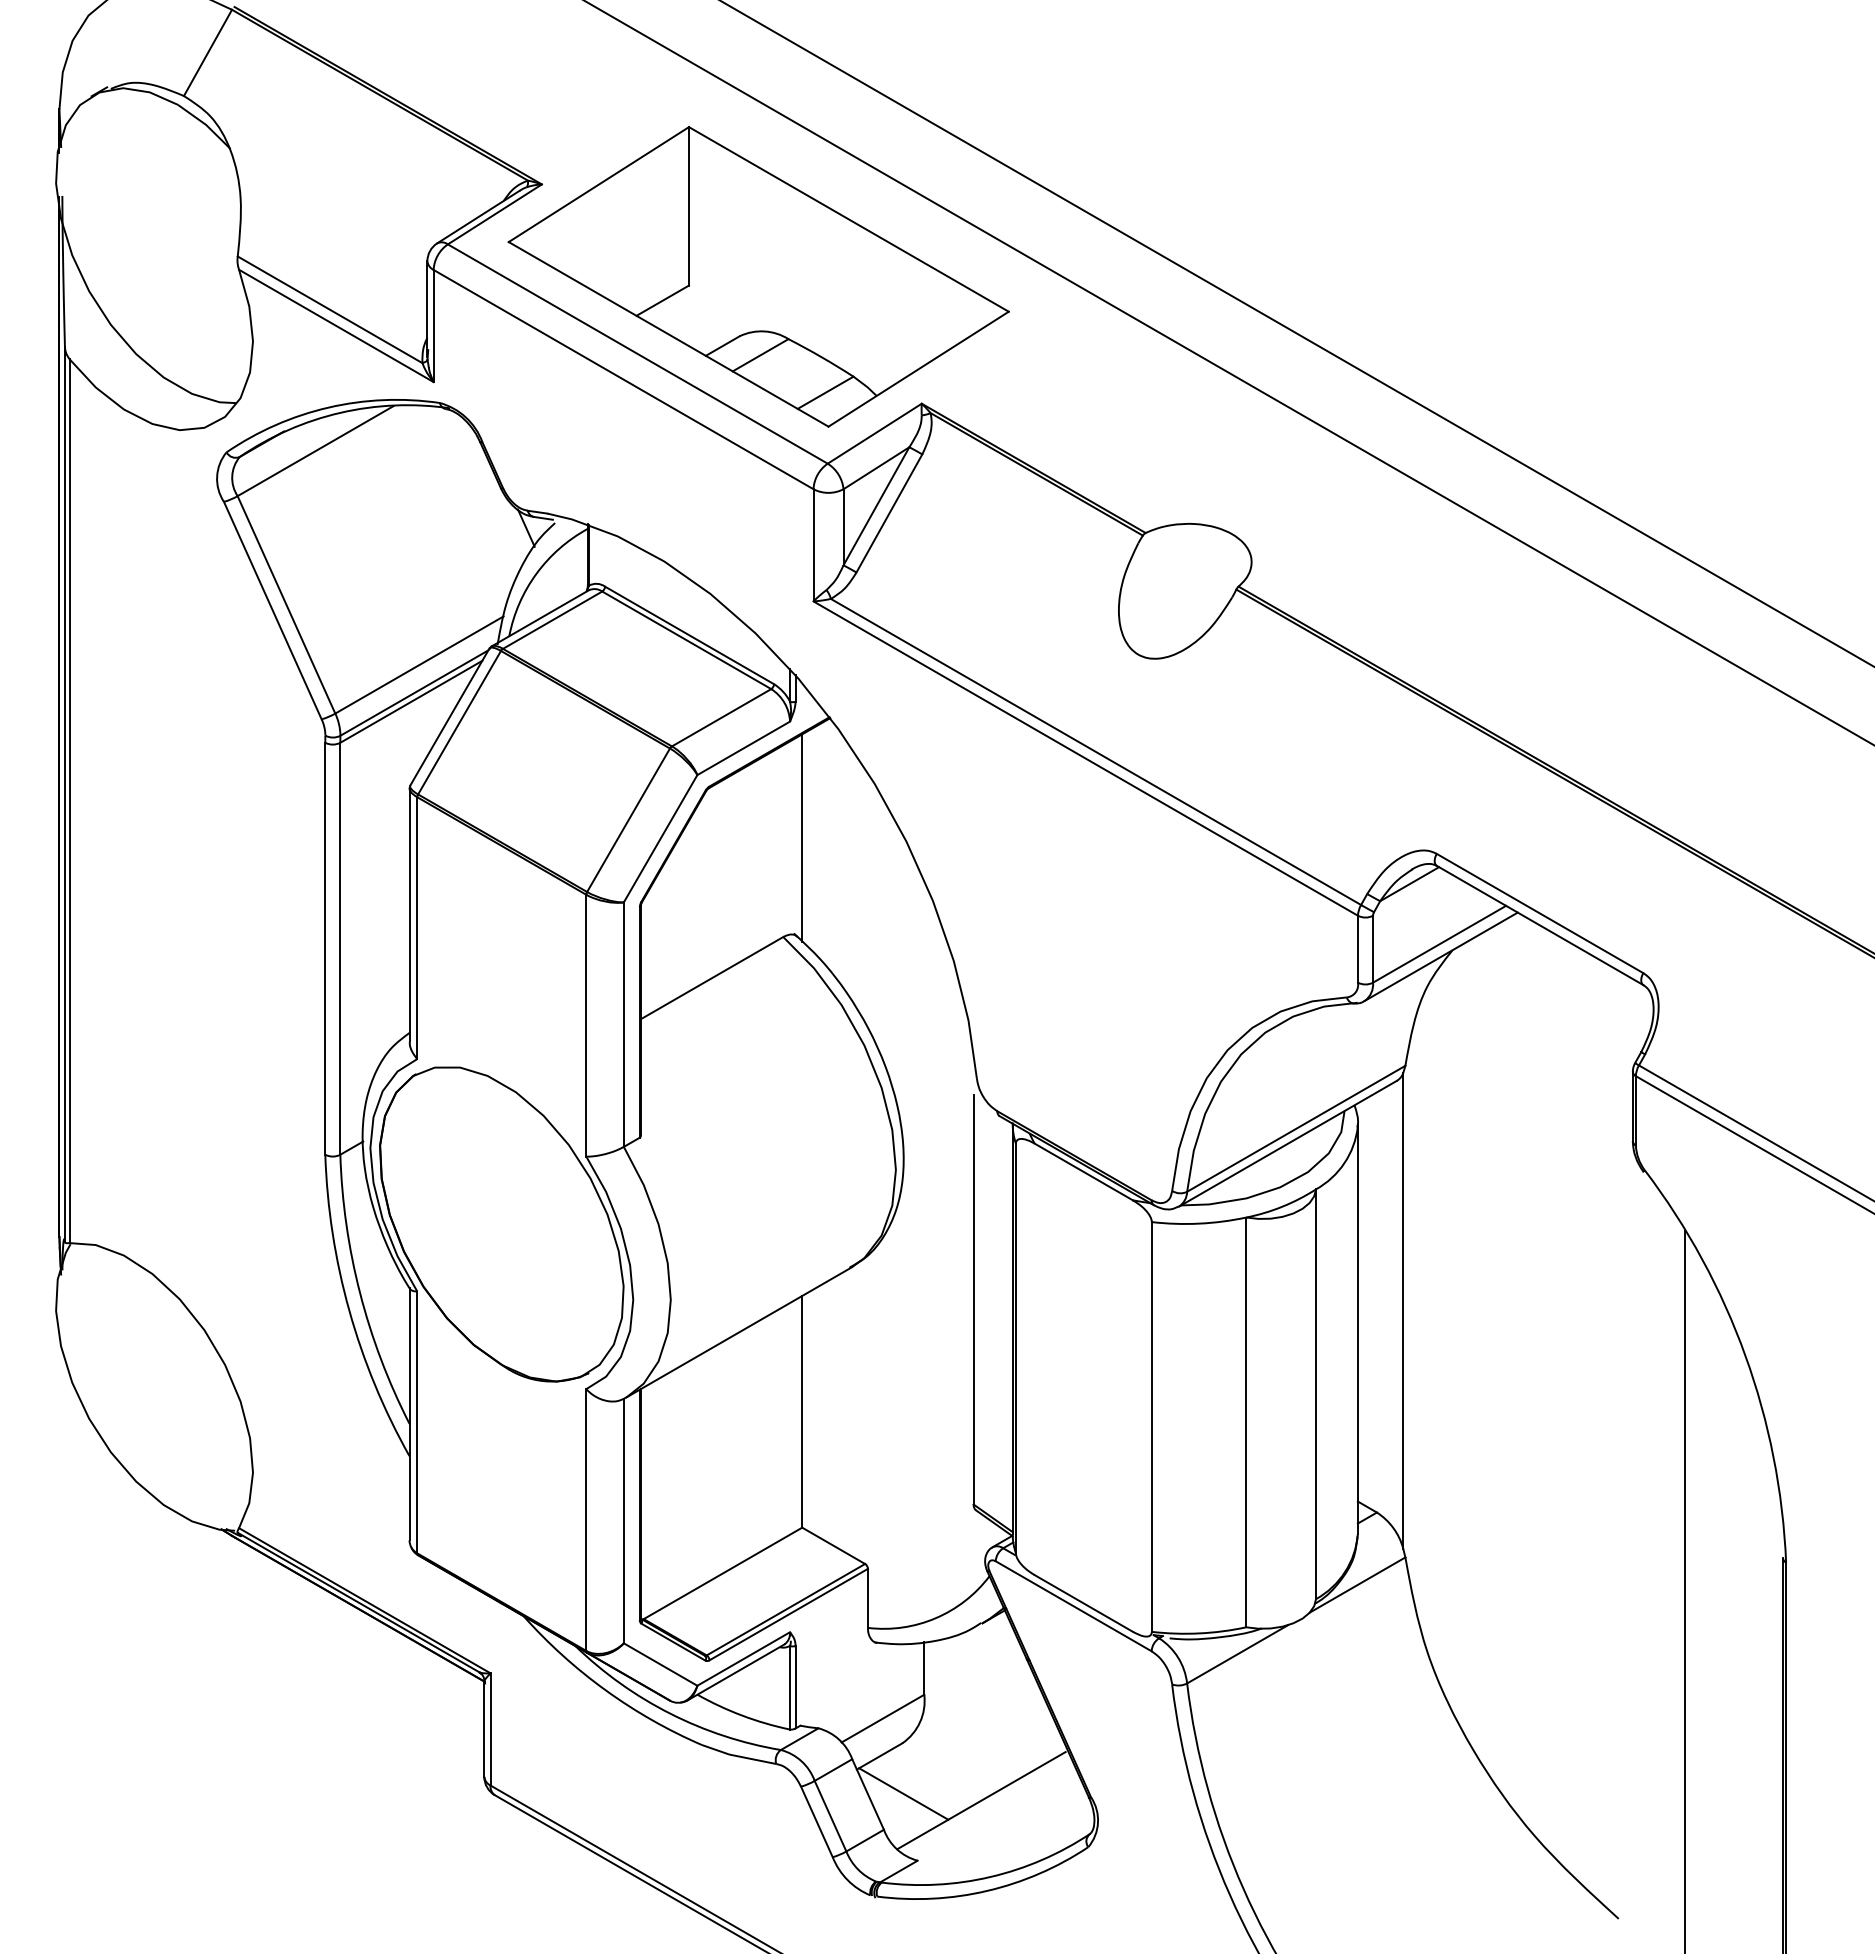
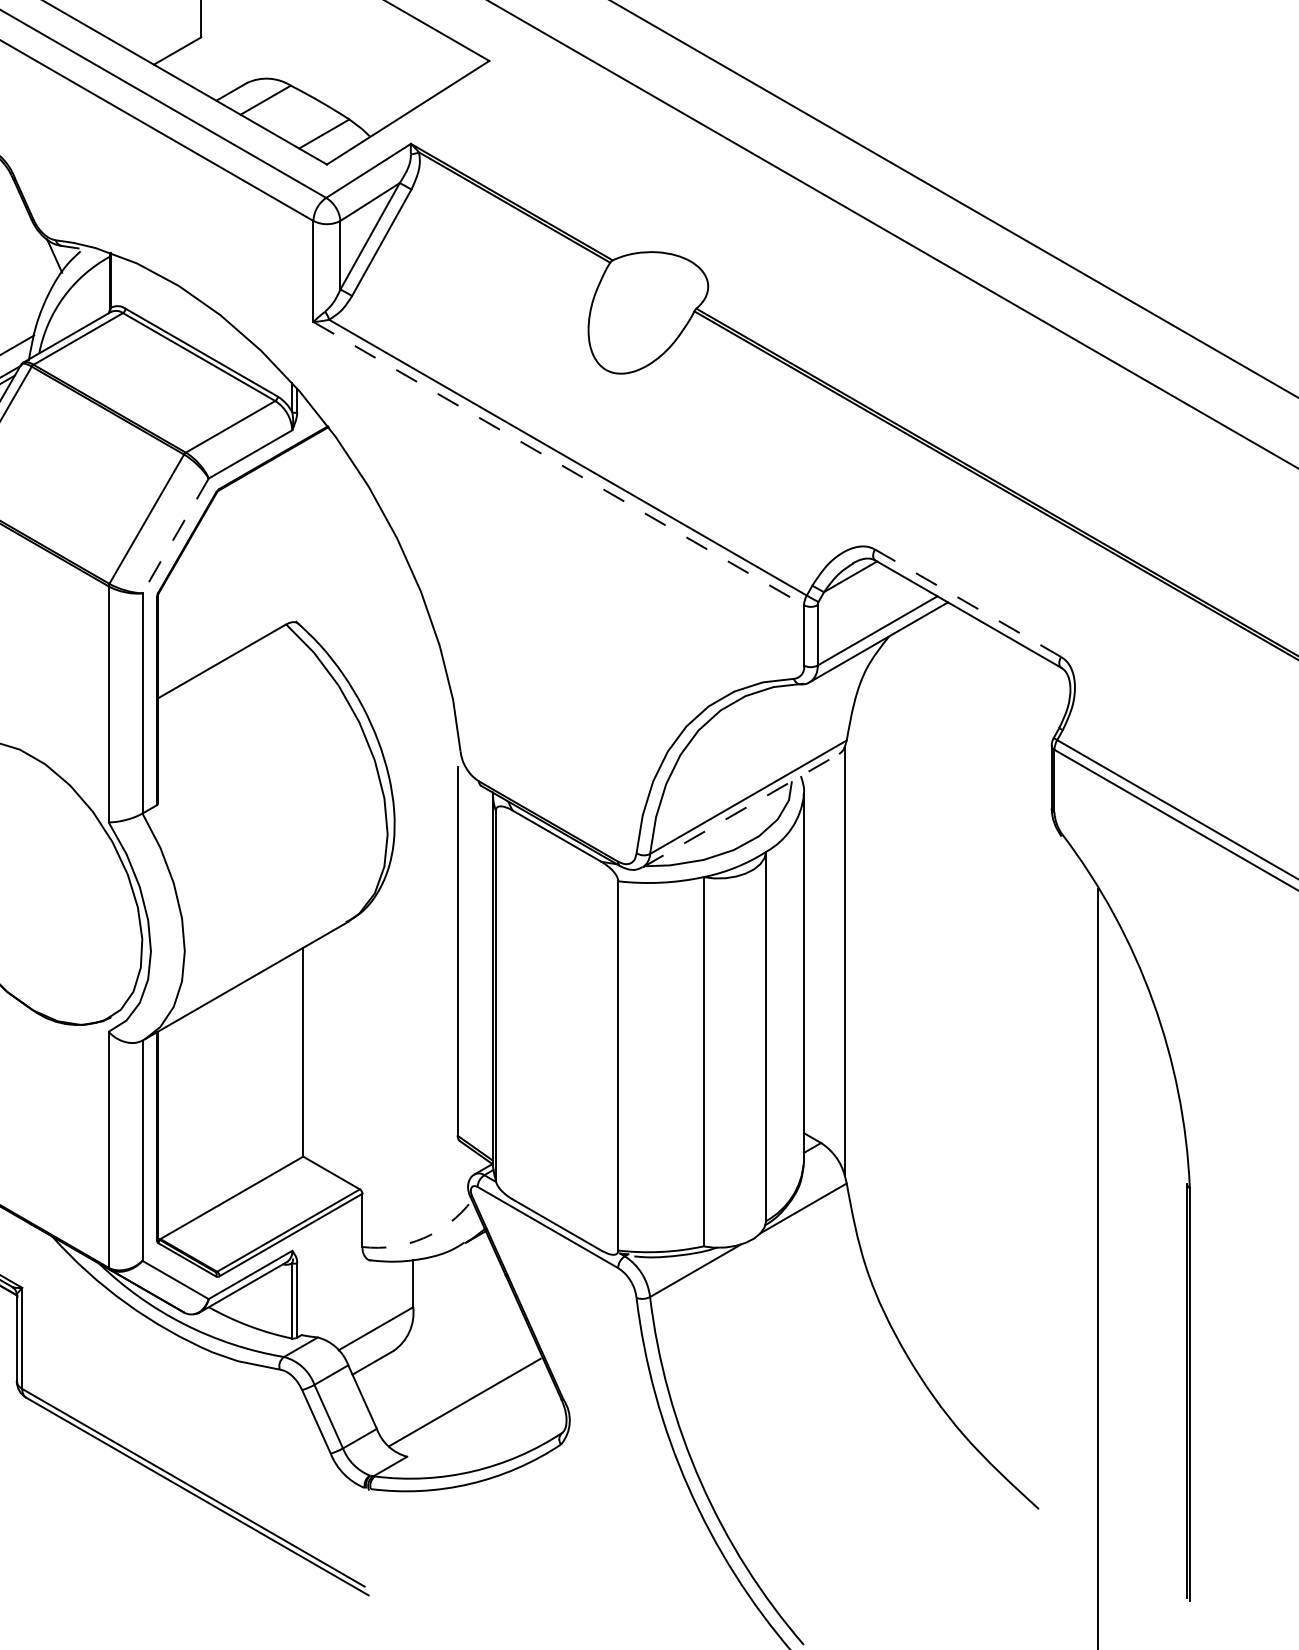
line: (1086, 758) -> (559, 463), solid -> dashed
line: (802, 837) -> (303, 534), removed
line: (660, 839) -> (175, 536), solid -> dashed
line: (1539, 913) -> (967, 603), solid -> dashed
line: (1287, 1143) -> (740, 810), solid -> dashed
arc: (935, 1618) -> (423, 1238), solid -> dashed
line: (903, 1793) -> (394, 1396), removed

